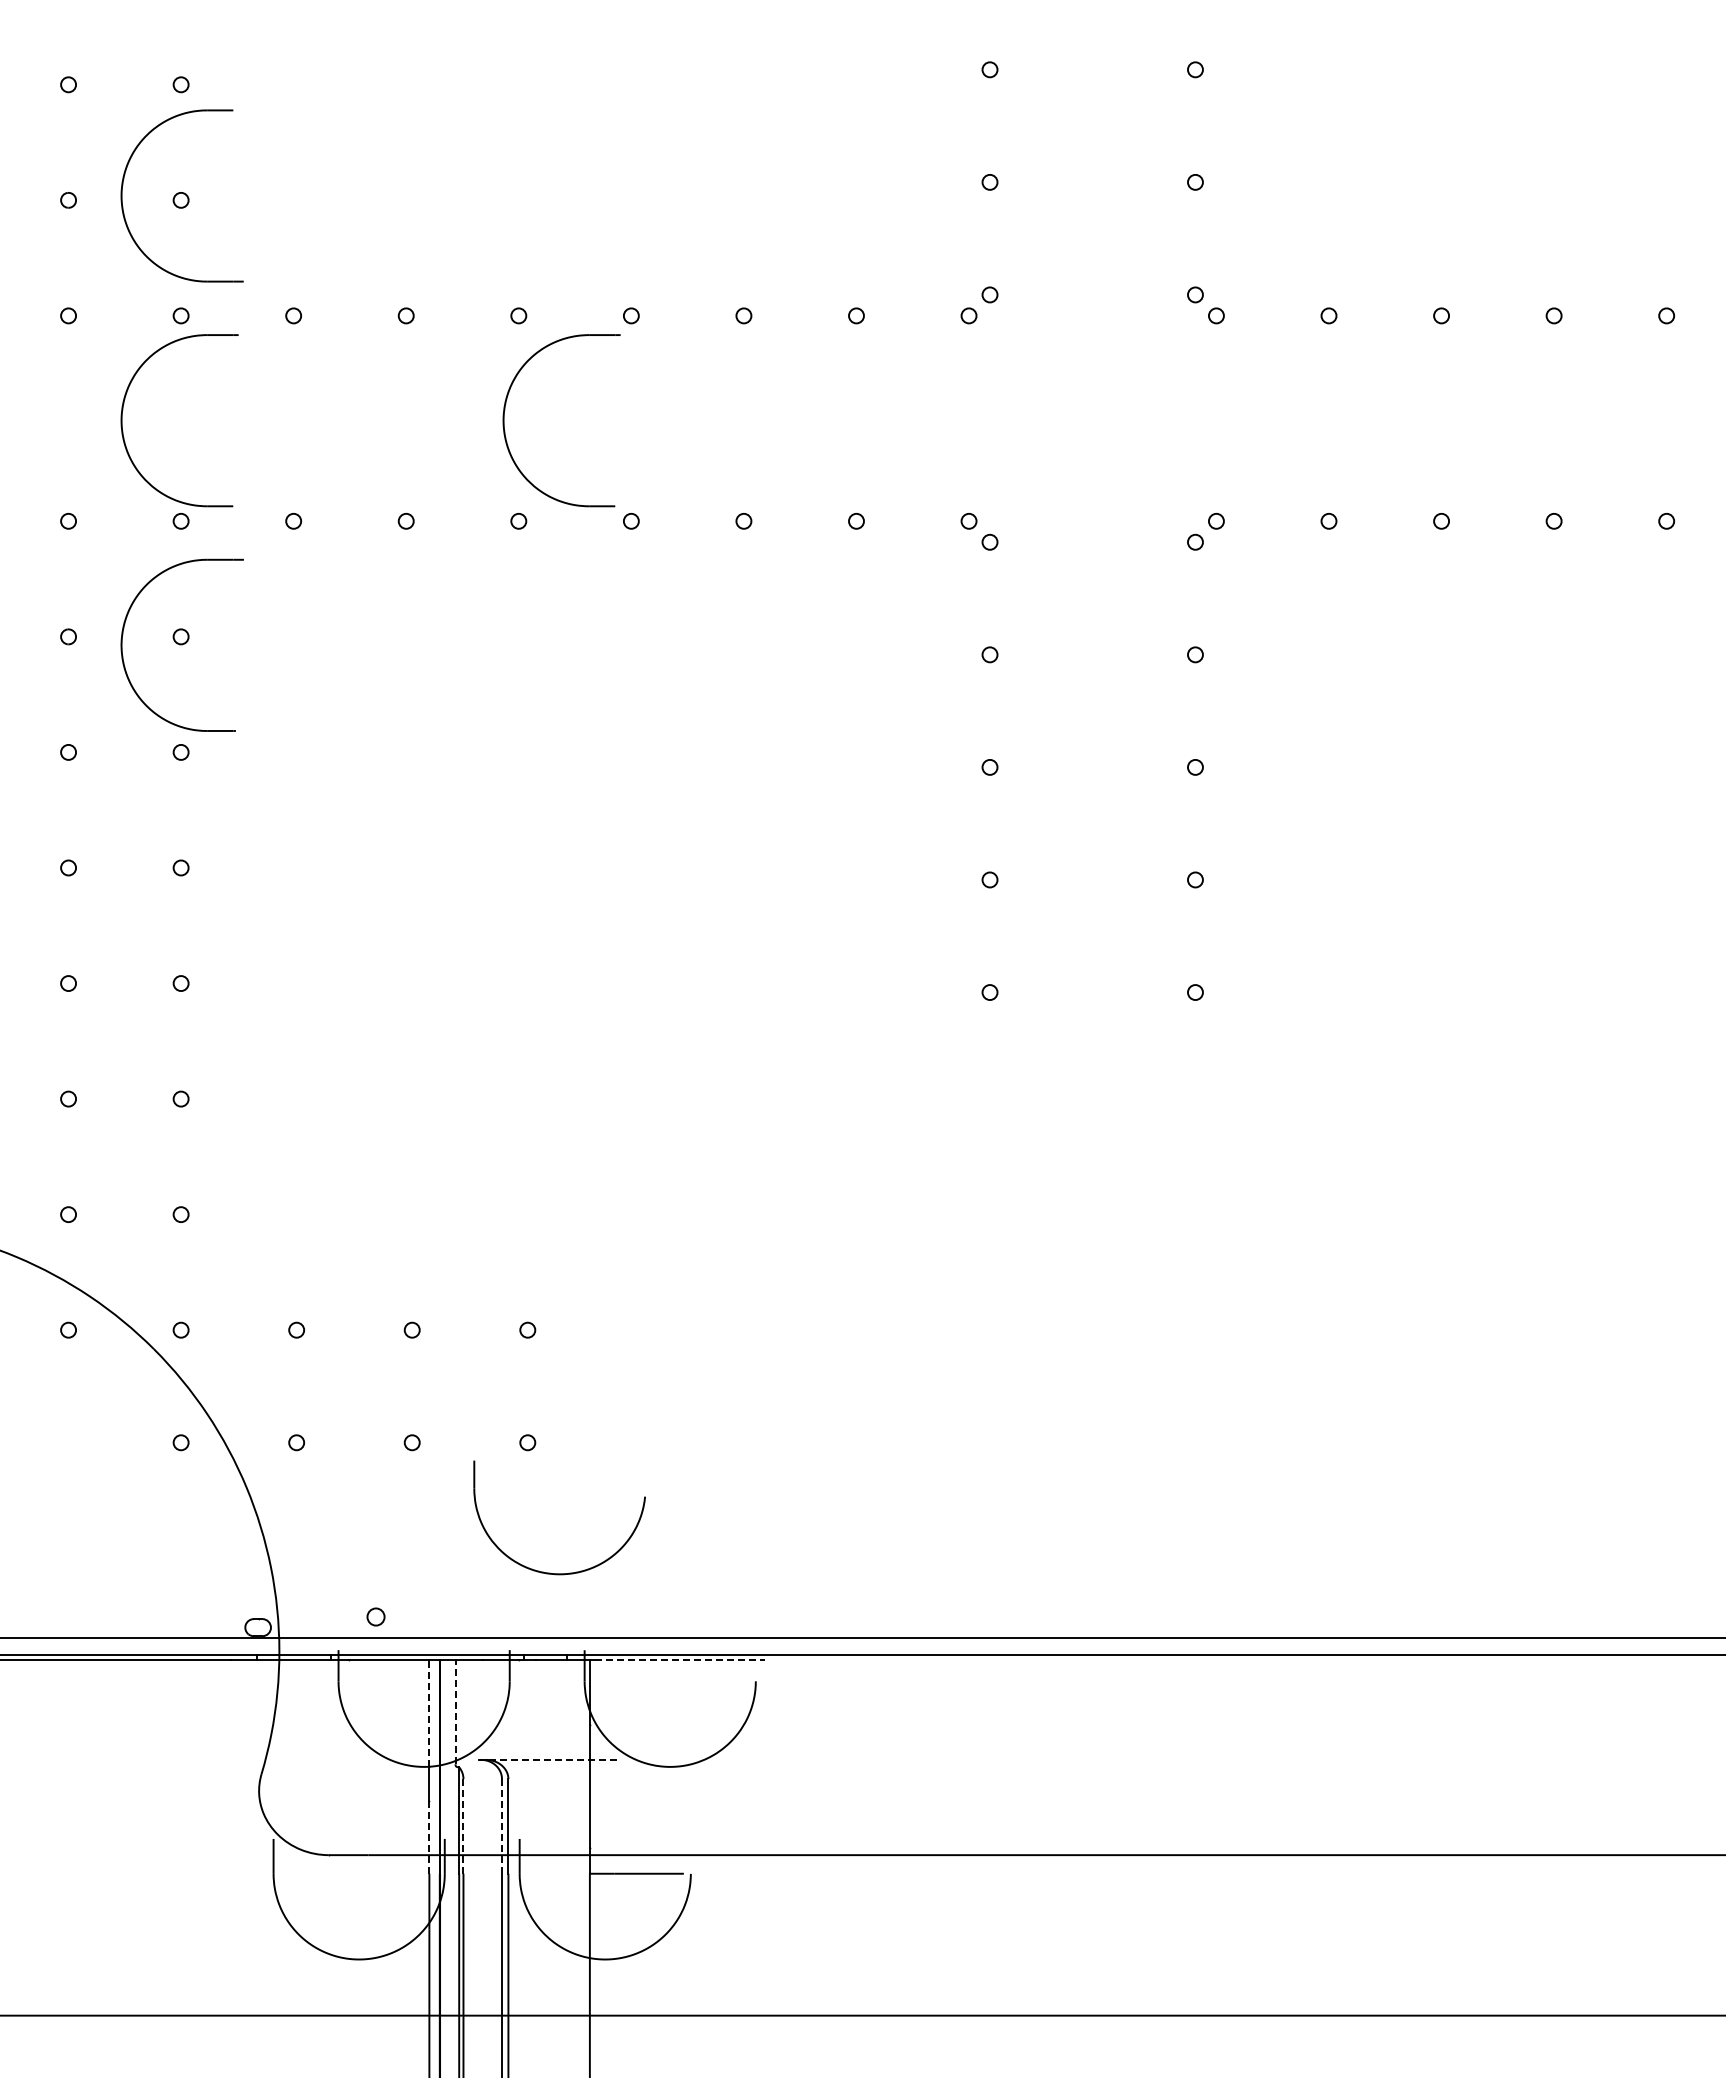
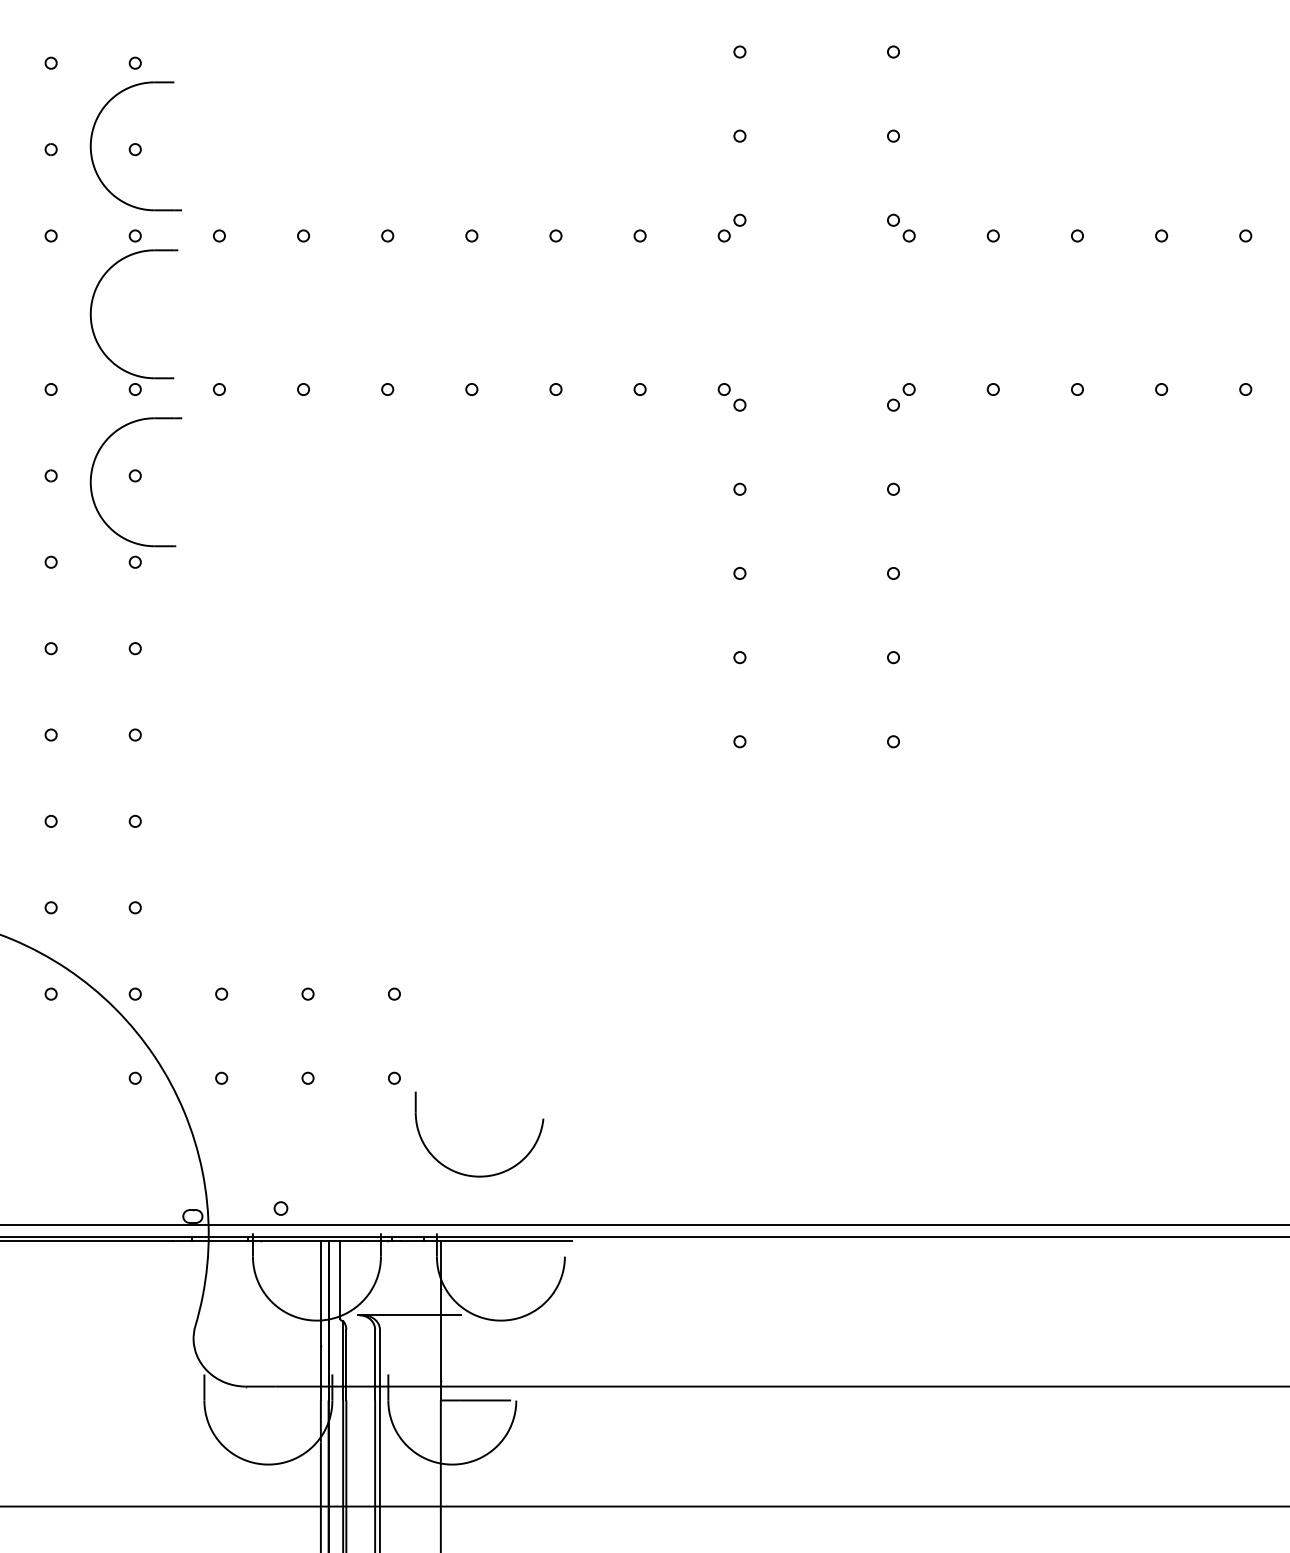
part: (505, 410) -> (377, 306), removed
part: (550, 1572) -> (472, 1175), moved
line: (680, 1659) -> (508, 1240), dashed -> solid
line: (455, 1711) -> (340, 1279), dashed -> solid
line: (429, 1712) -> (320, 1279), dashed -> solid
line: (551, 1759) -> (412, 1315), dashed -> solid
line: (463, 1825) -> (346, 1364), dashed -> solid
line: (501, 1825) -> (374, 1364), dashed -> solid
line: (429, 1837) -> (320, 1373), dashed -> solid

